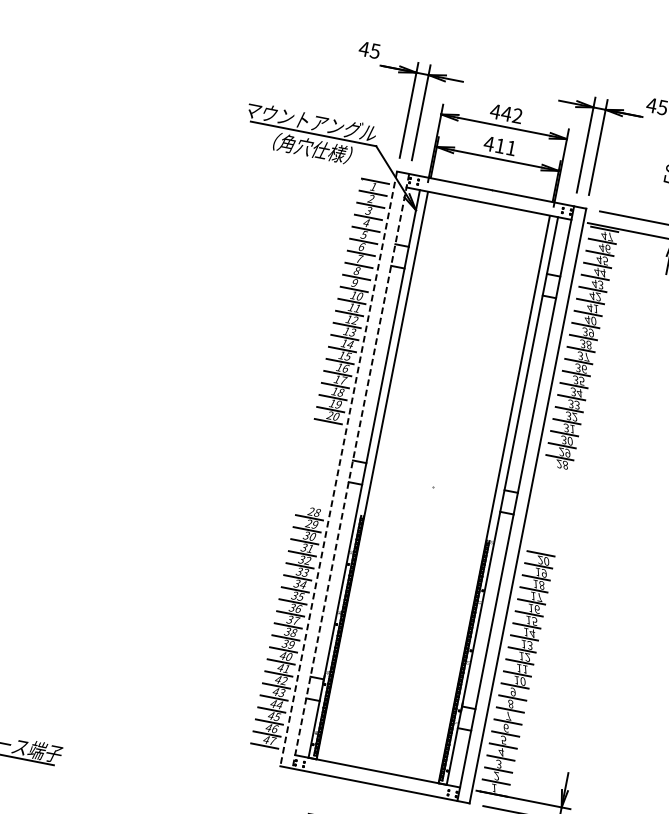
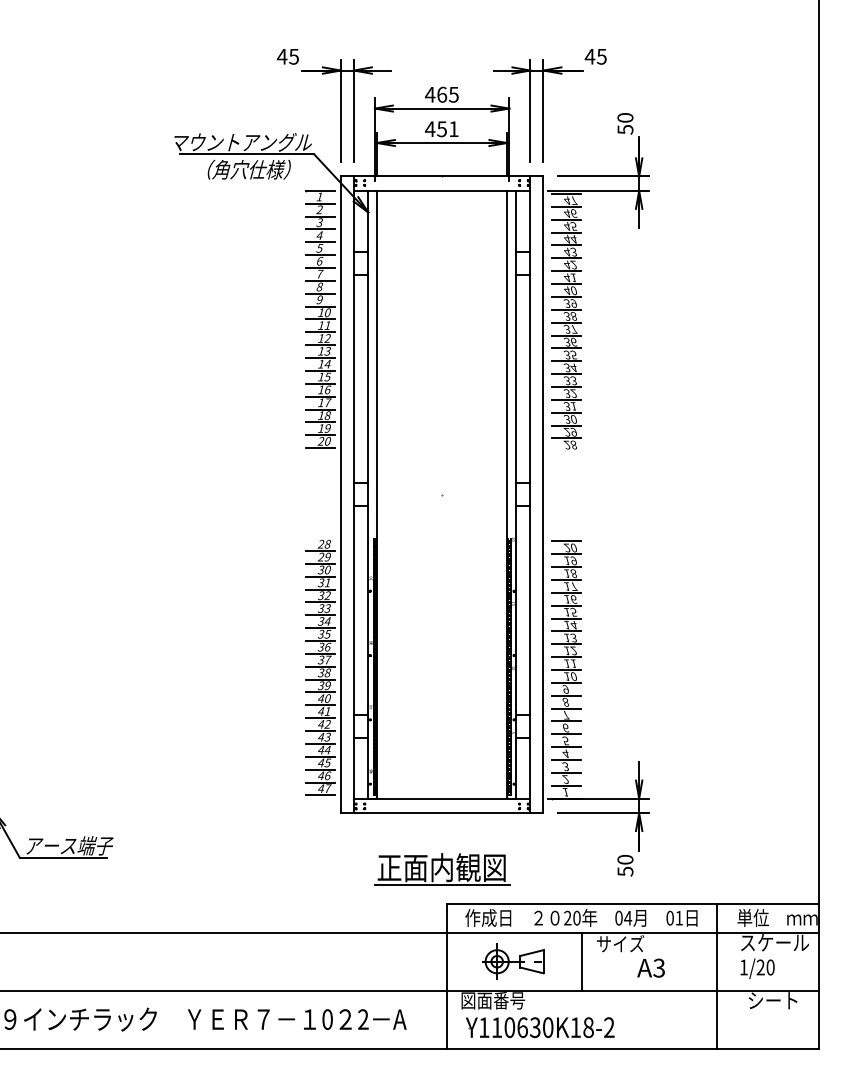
text: (511, 114) -> (447, 94), 442 -> 465
text: (499, 146) -> (441, 129), 411 -> 451
line: (338, 469) -> (340, 495), dashed -> solid
line: (350, 471) -> (353, 495), dashed -> solid

